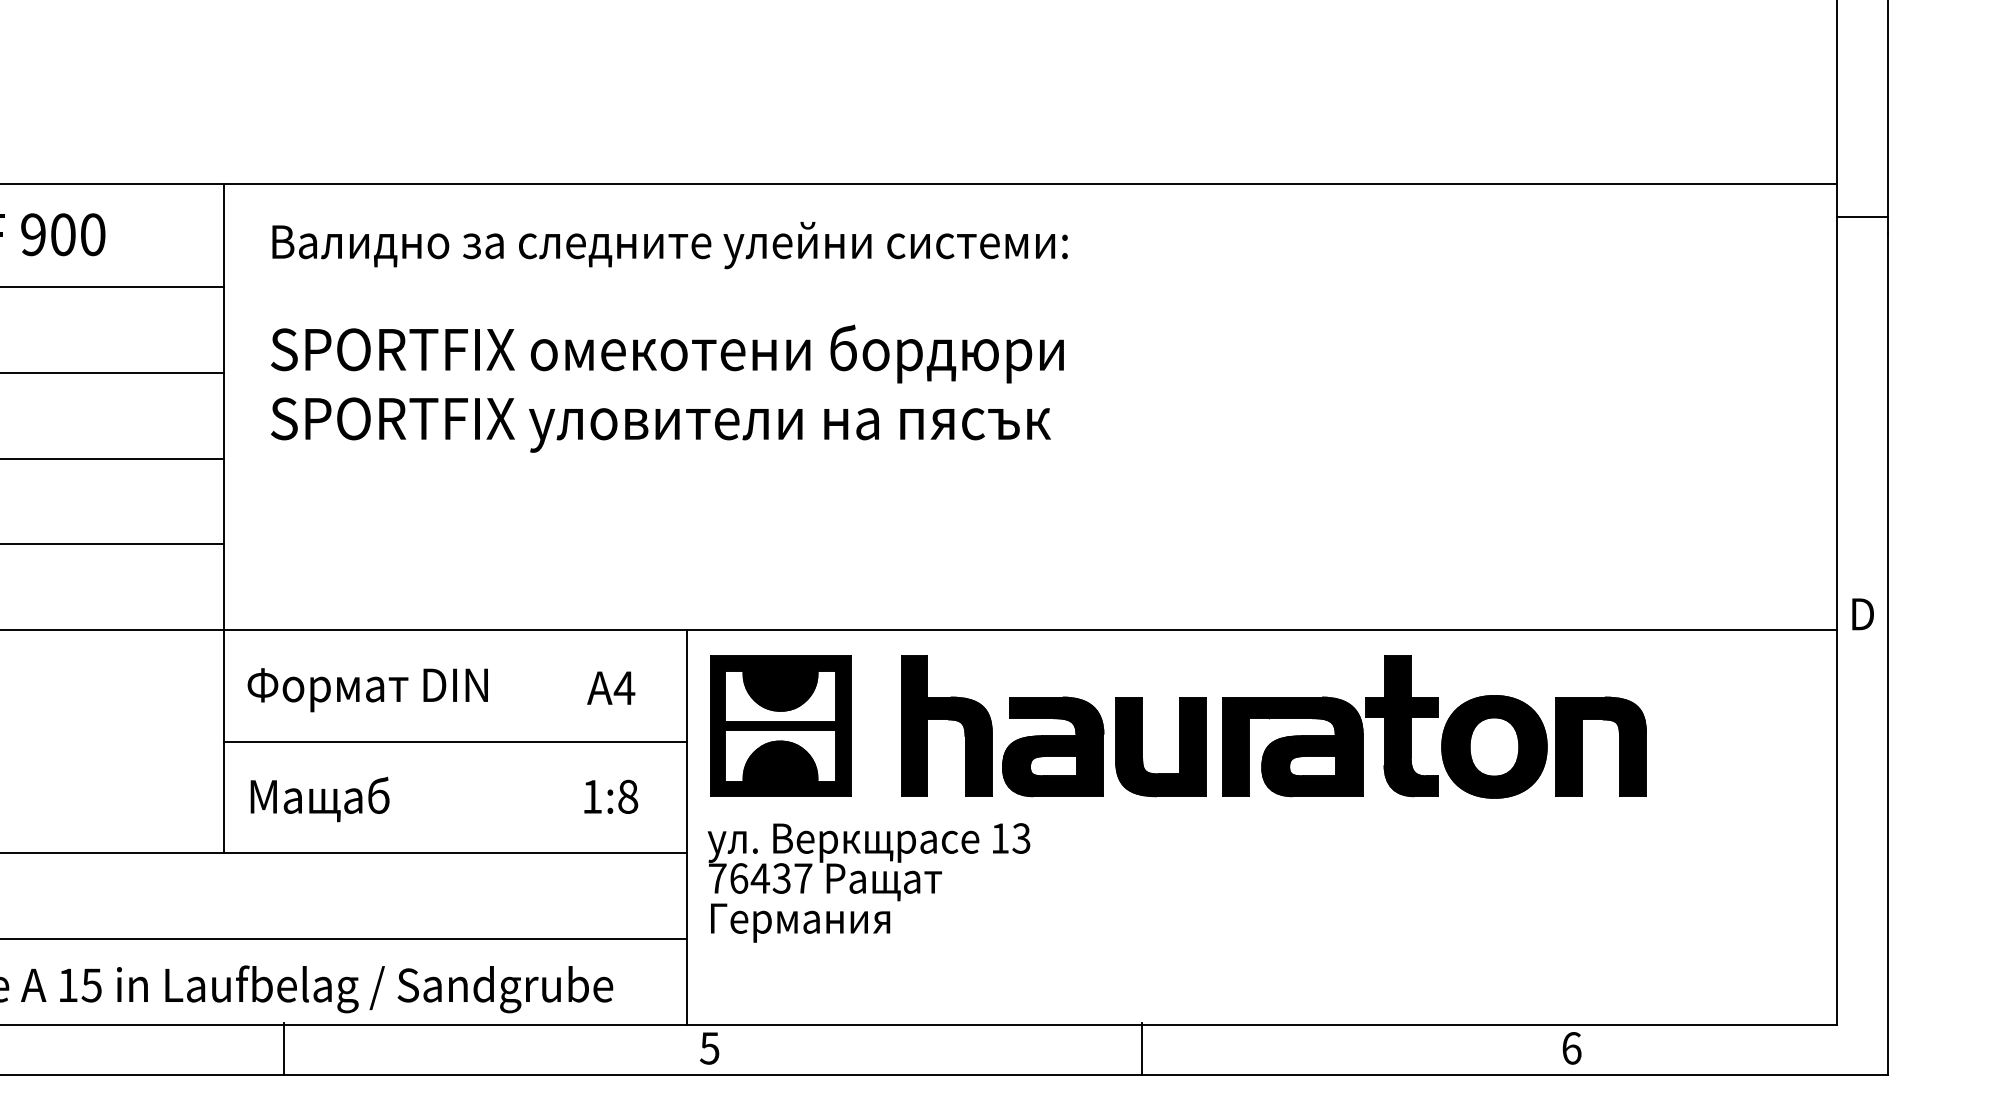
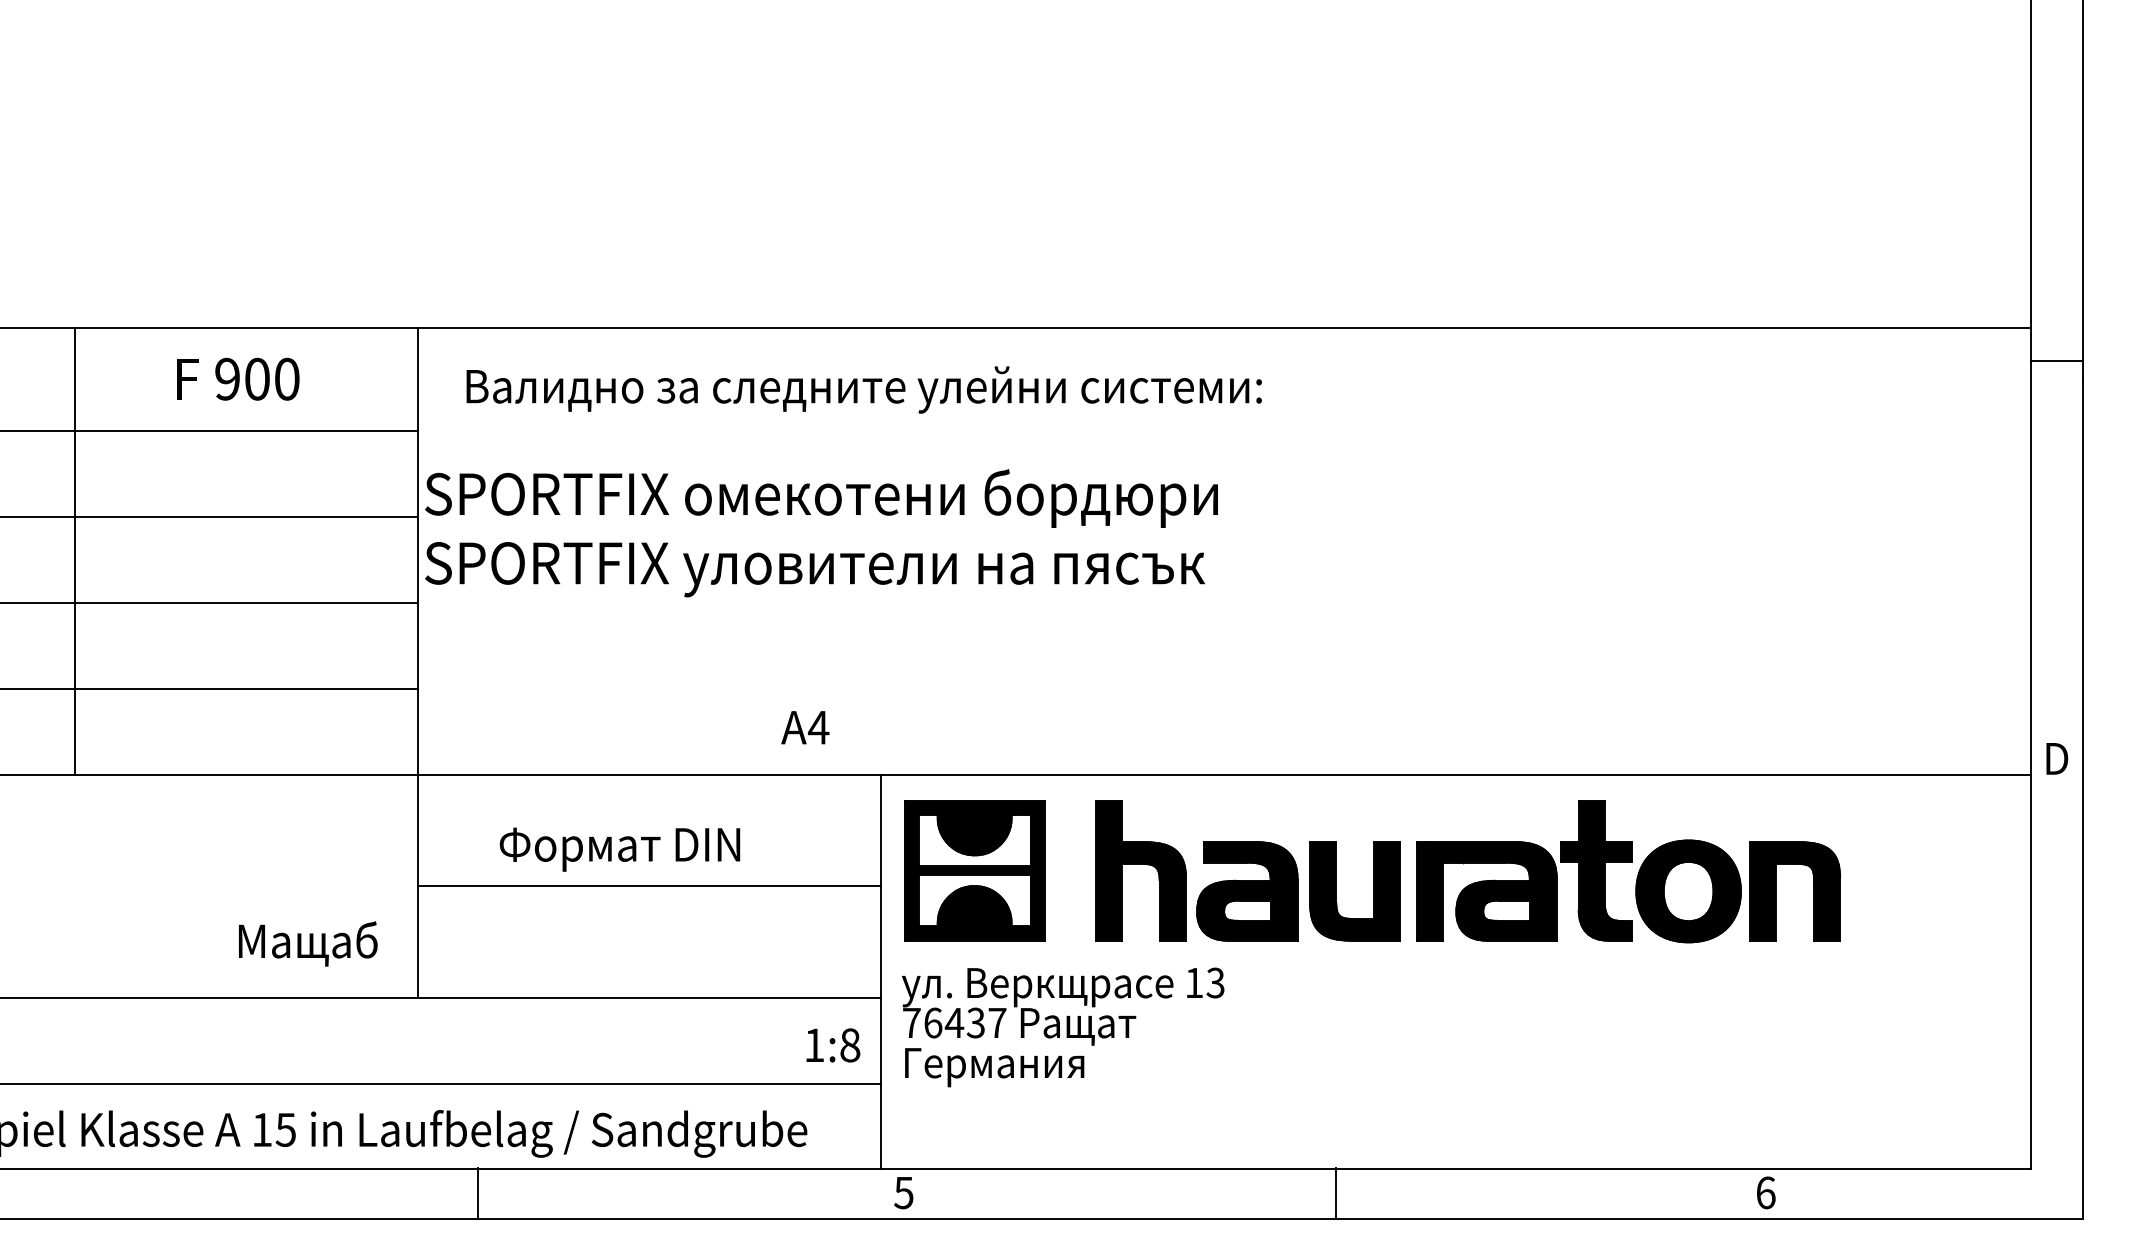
text: (667, 388) -> (821, 533), moved
text: (611, 687) -> (805, 727), moved
text: (367, 689) -> (619, 849), moved
text: (611, 796) -> (833, 1045), moved
text: (320, 798) -> (308, 943), moved

